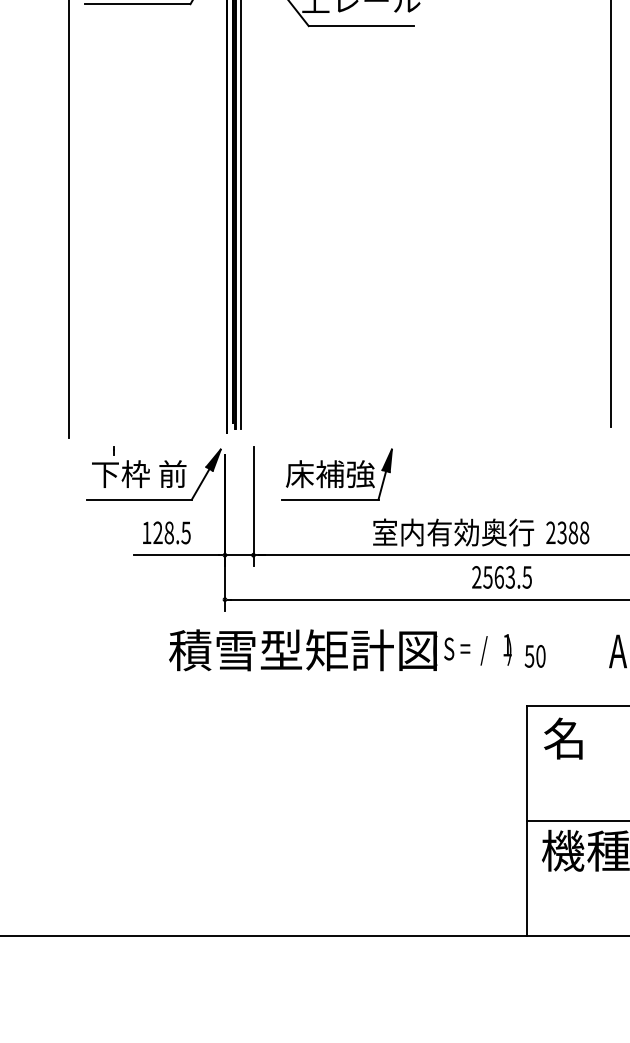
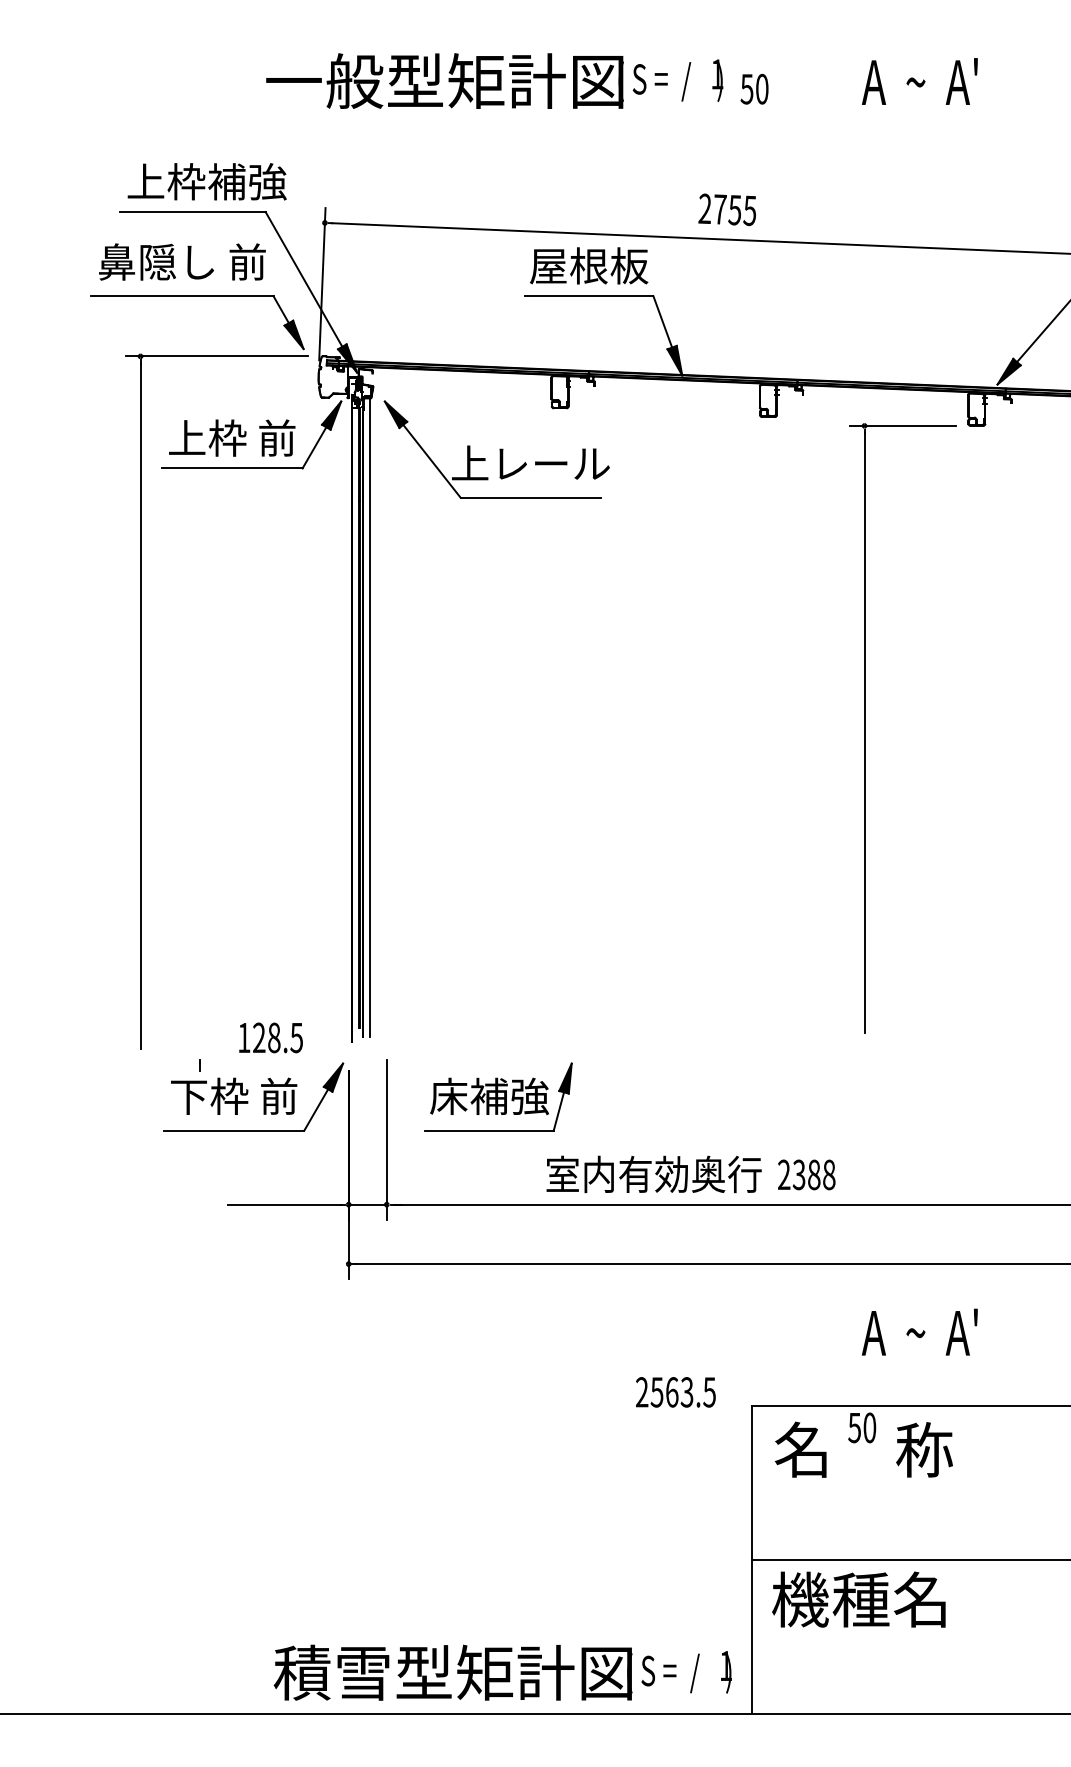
text: (166, 532) -> (270, 1037), moved
text: (501, 577) -> (675, 1392), moved
text: (340, 650) -> (502, 1672), moved
text: (535, 656) -> (862, 1427), moved

